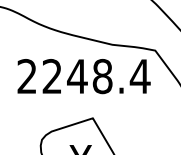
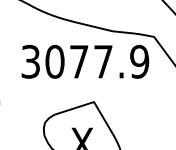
text: (84, 76) -> (85, 61), 2248.4 -> 3077.9

